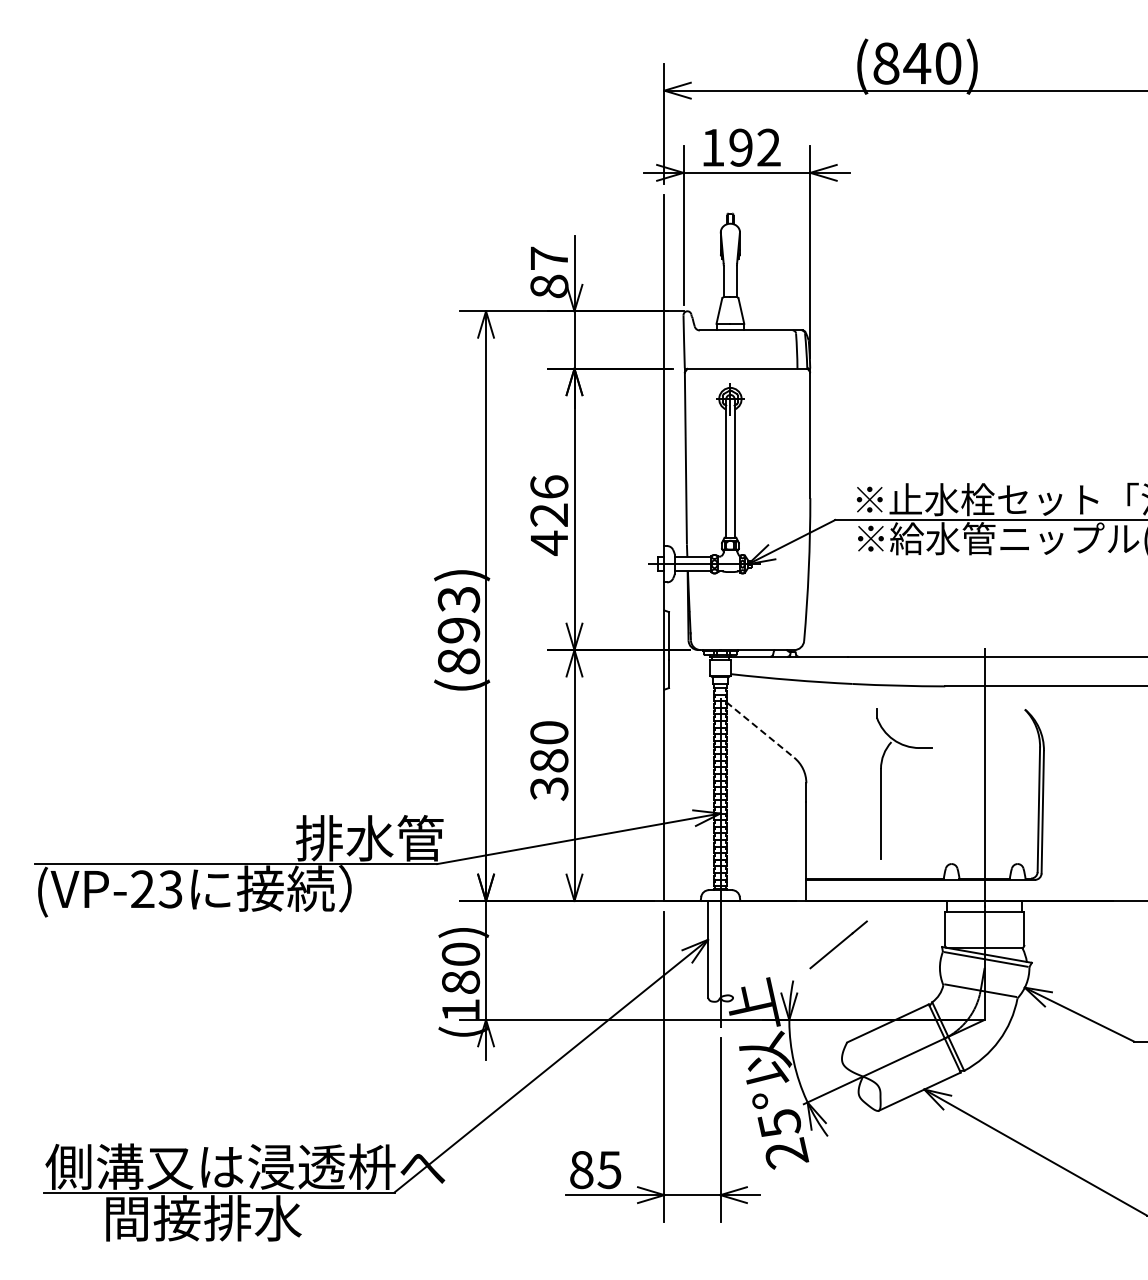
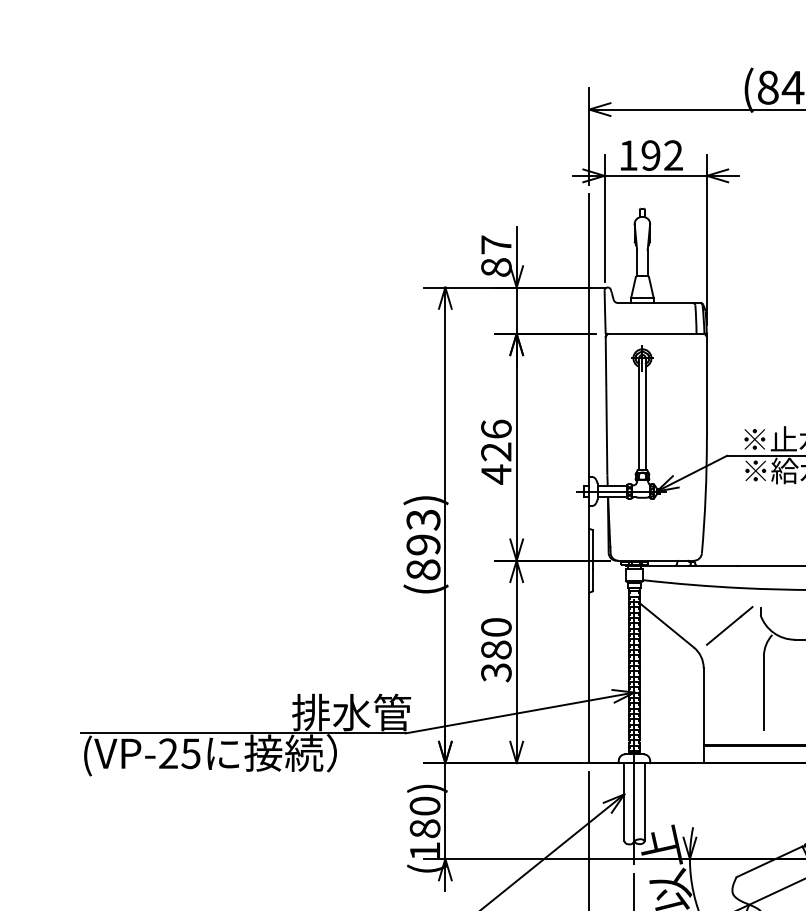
line: (760, 729) -> (666, 624), dashed -> solid
text: (170, 889) -> (190, 753), (VP-23 -> (VP-25
line: (838, 944) -> (729, 625), moved
line: (733, 949) -> (644, 802), added

